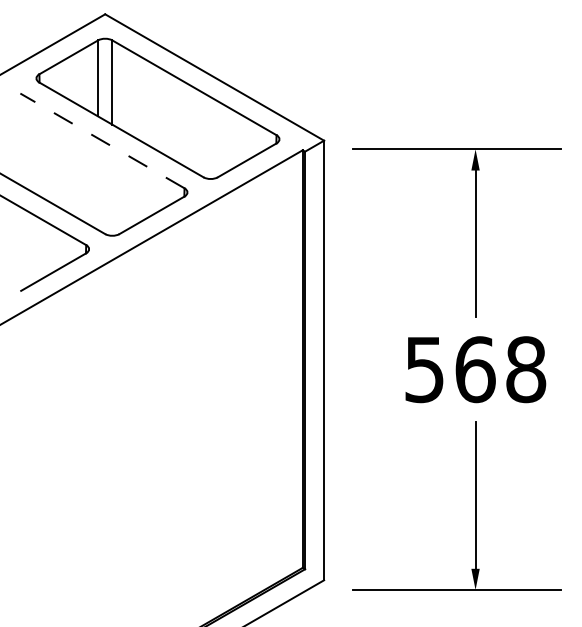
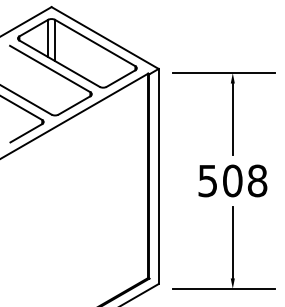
line: (100, 139) -> (49, 68), dashed -> solid
text: (474, 368) -> (232, 180), 568 -> 508

